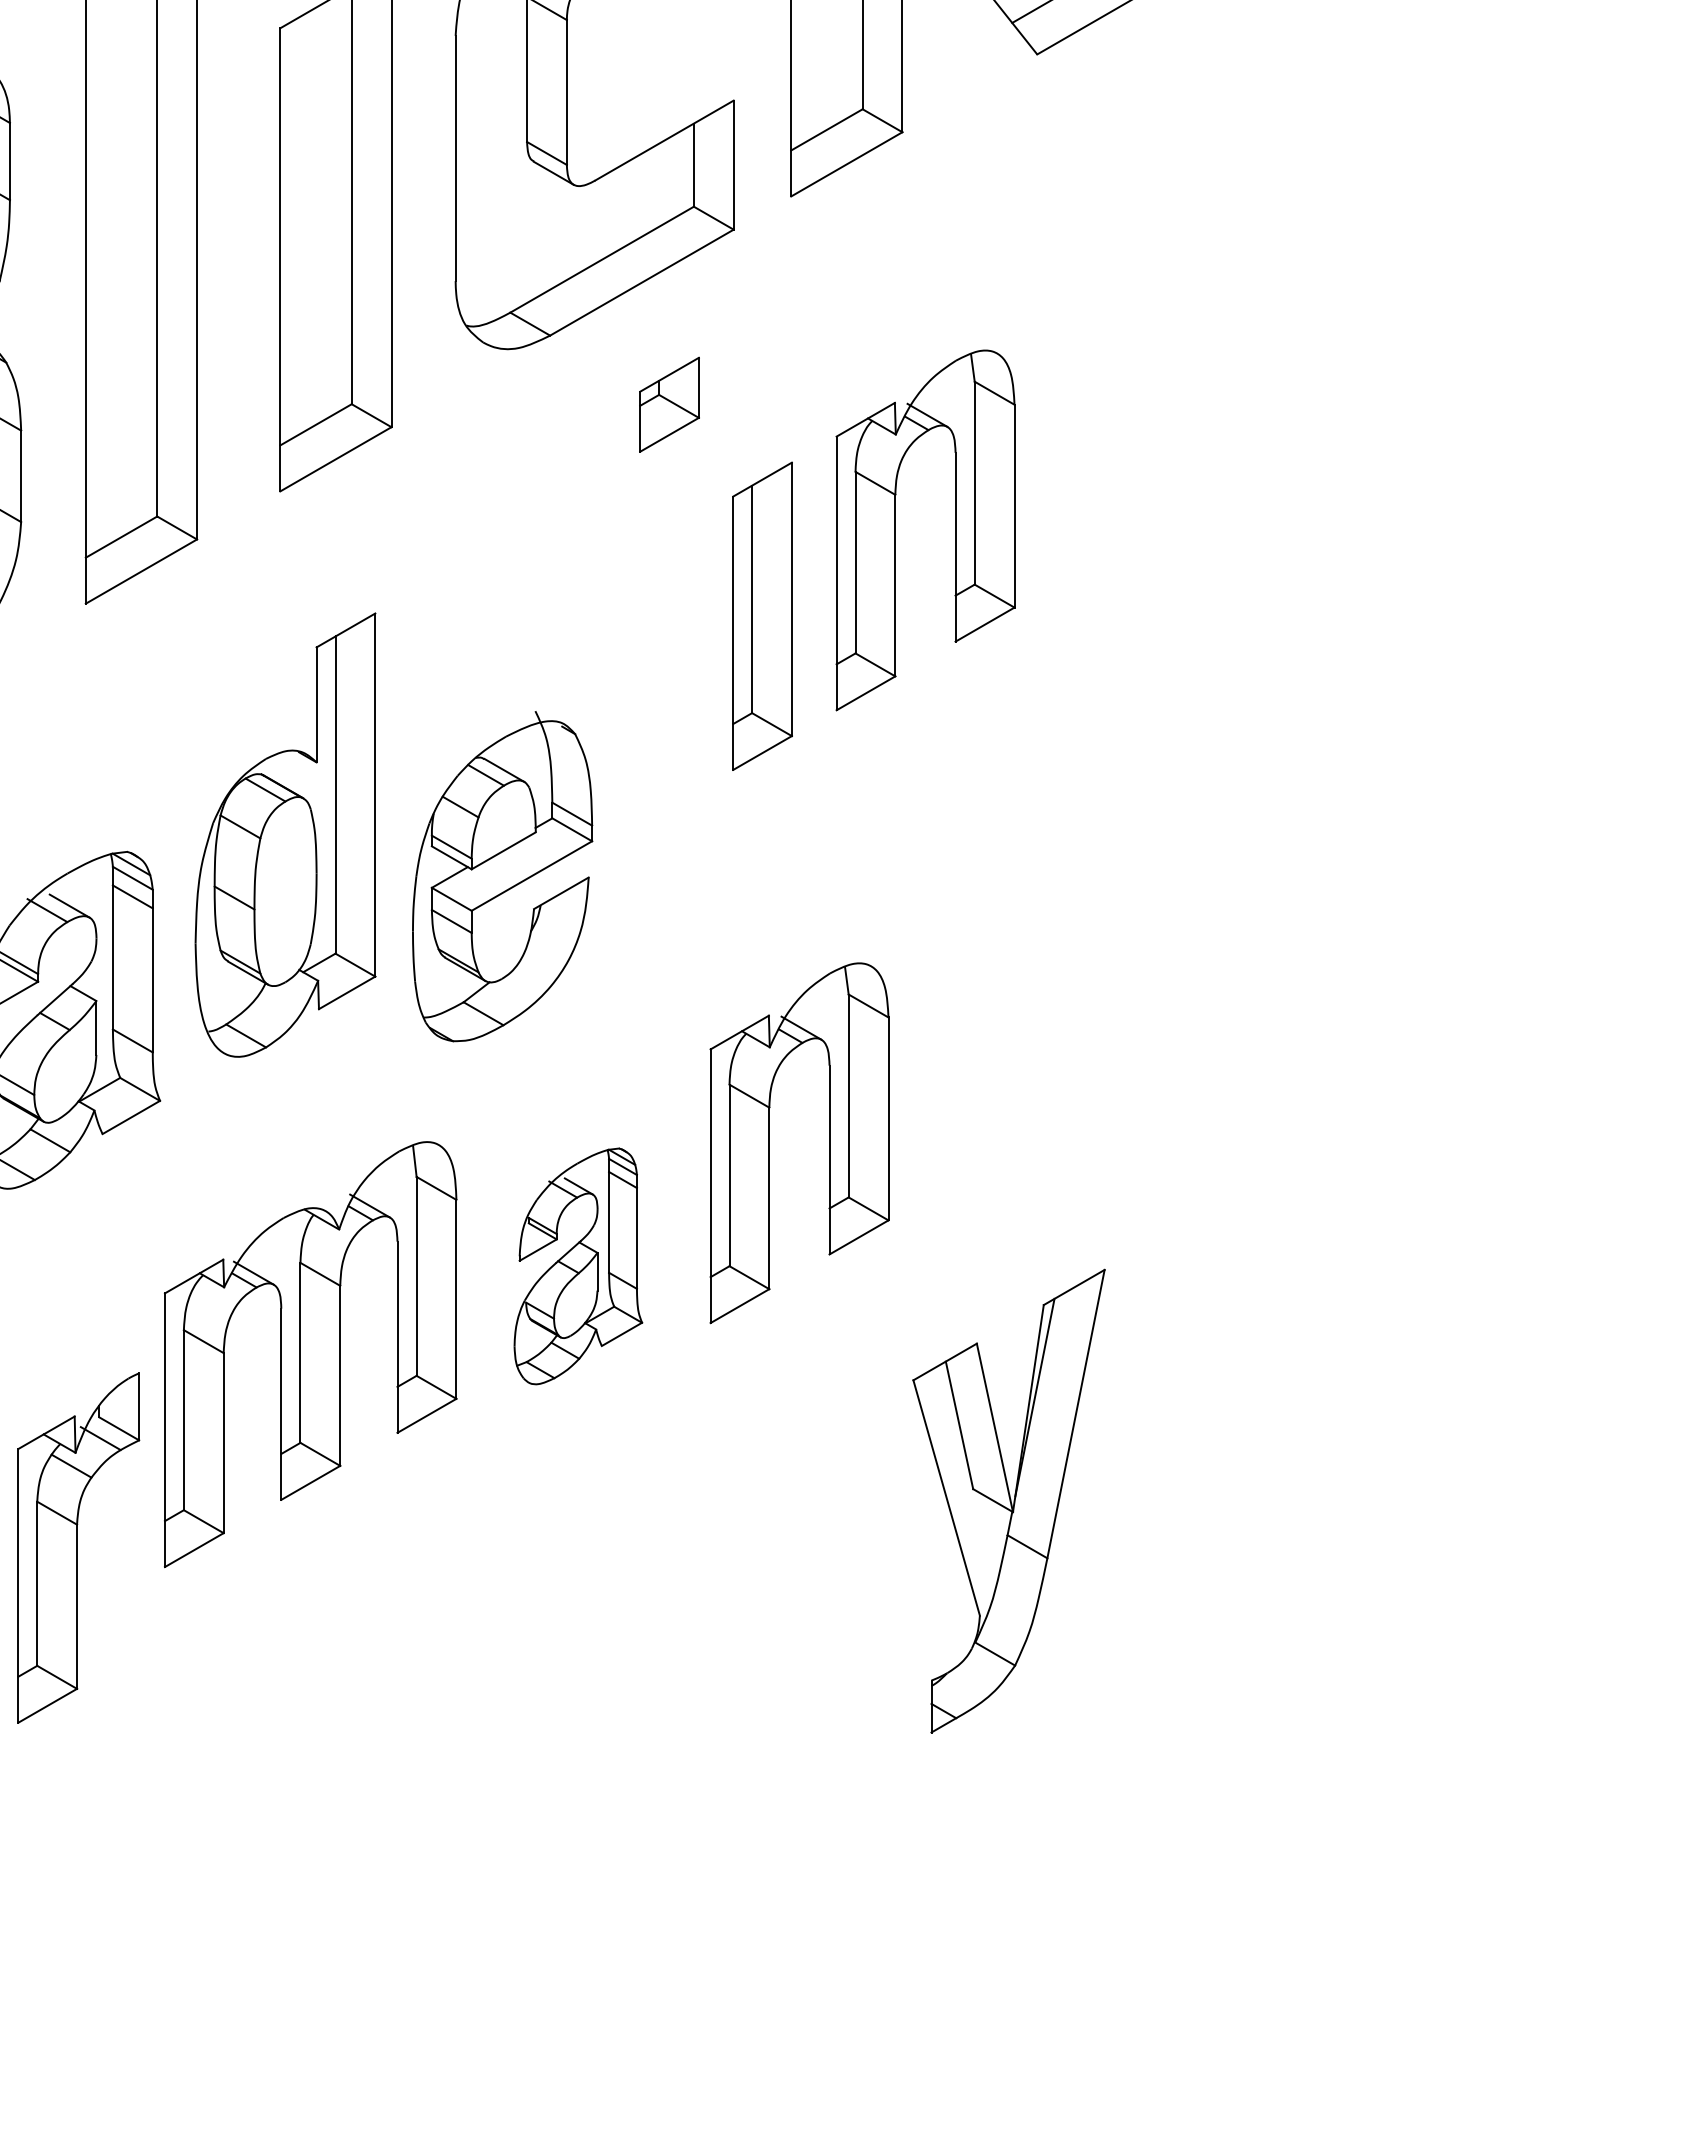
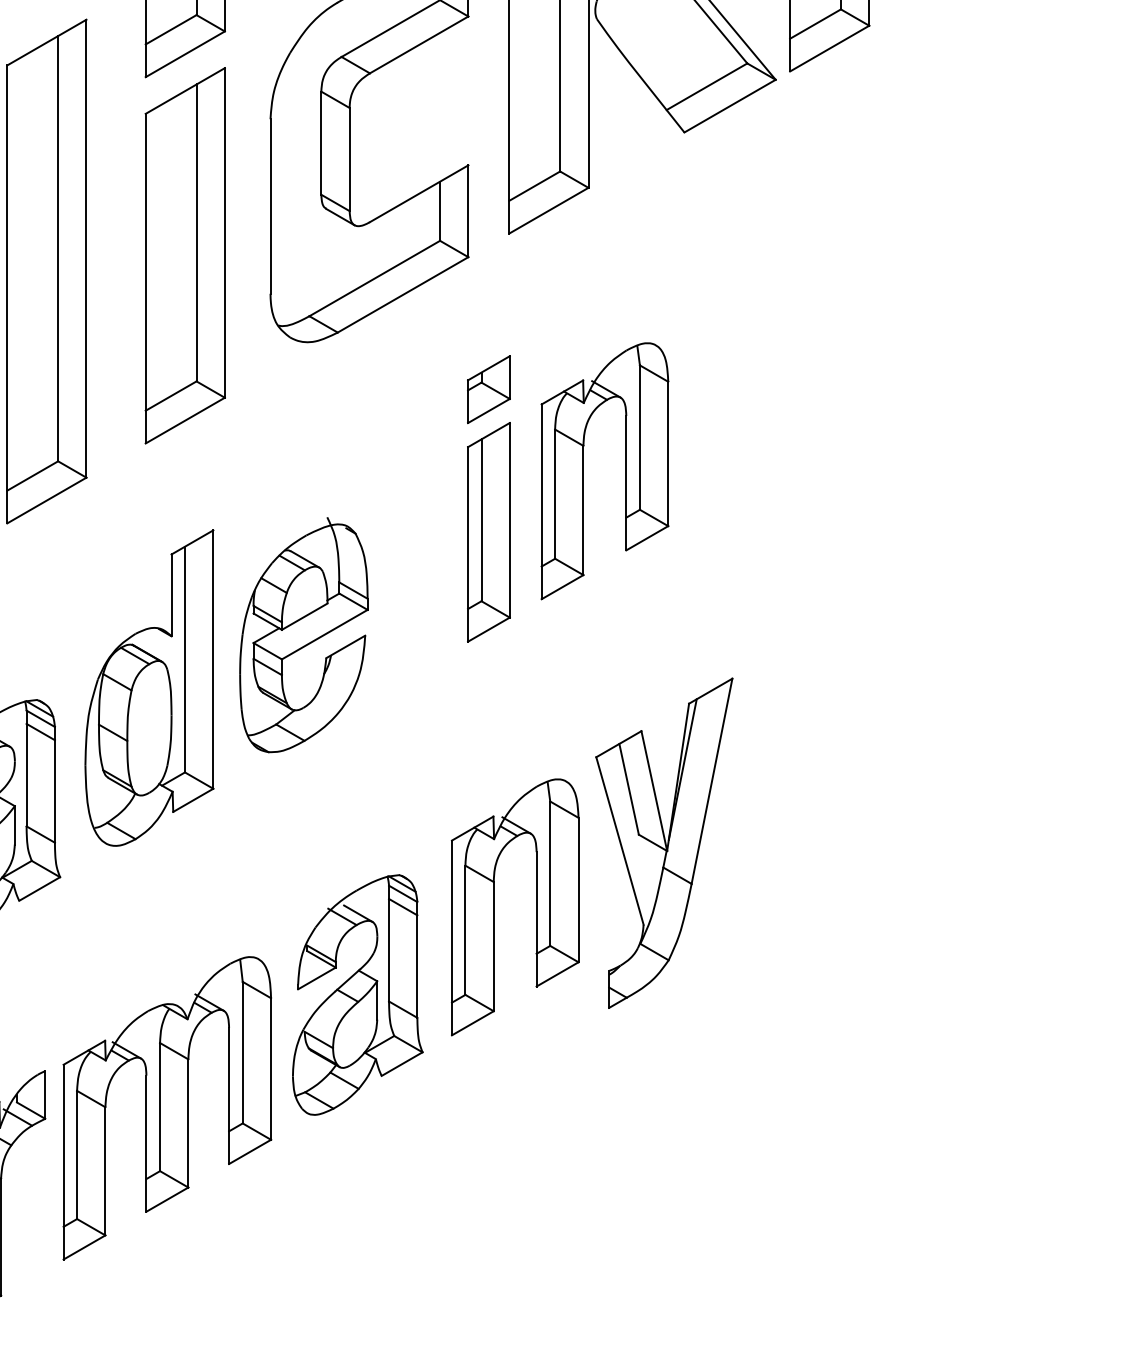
part: (669, 404) -> (488, 389), moved
part: (502, 876) -> (303, 634), moved
part: (578, 1266) -> (357, 995), size x1.43
part: (310, 1354) -> (167, 1108), moved
part: (1008, 1500) -> (663, 842), moved

